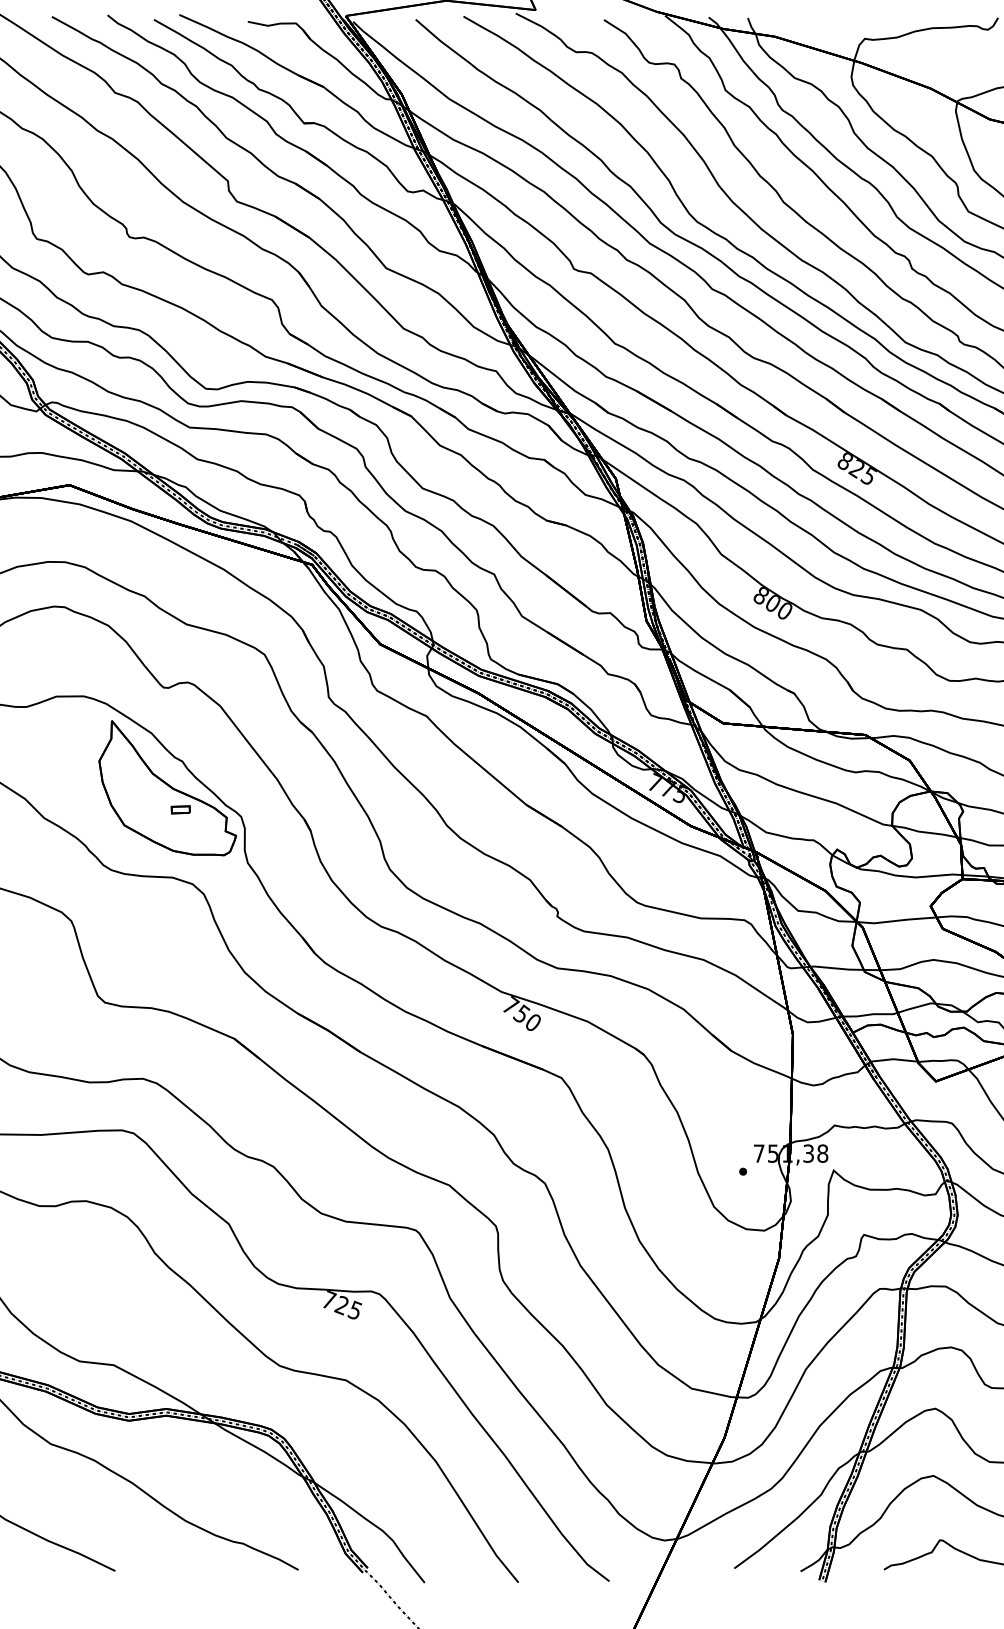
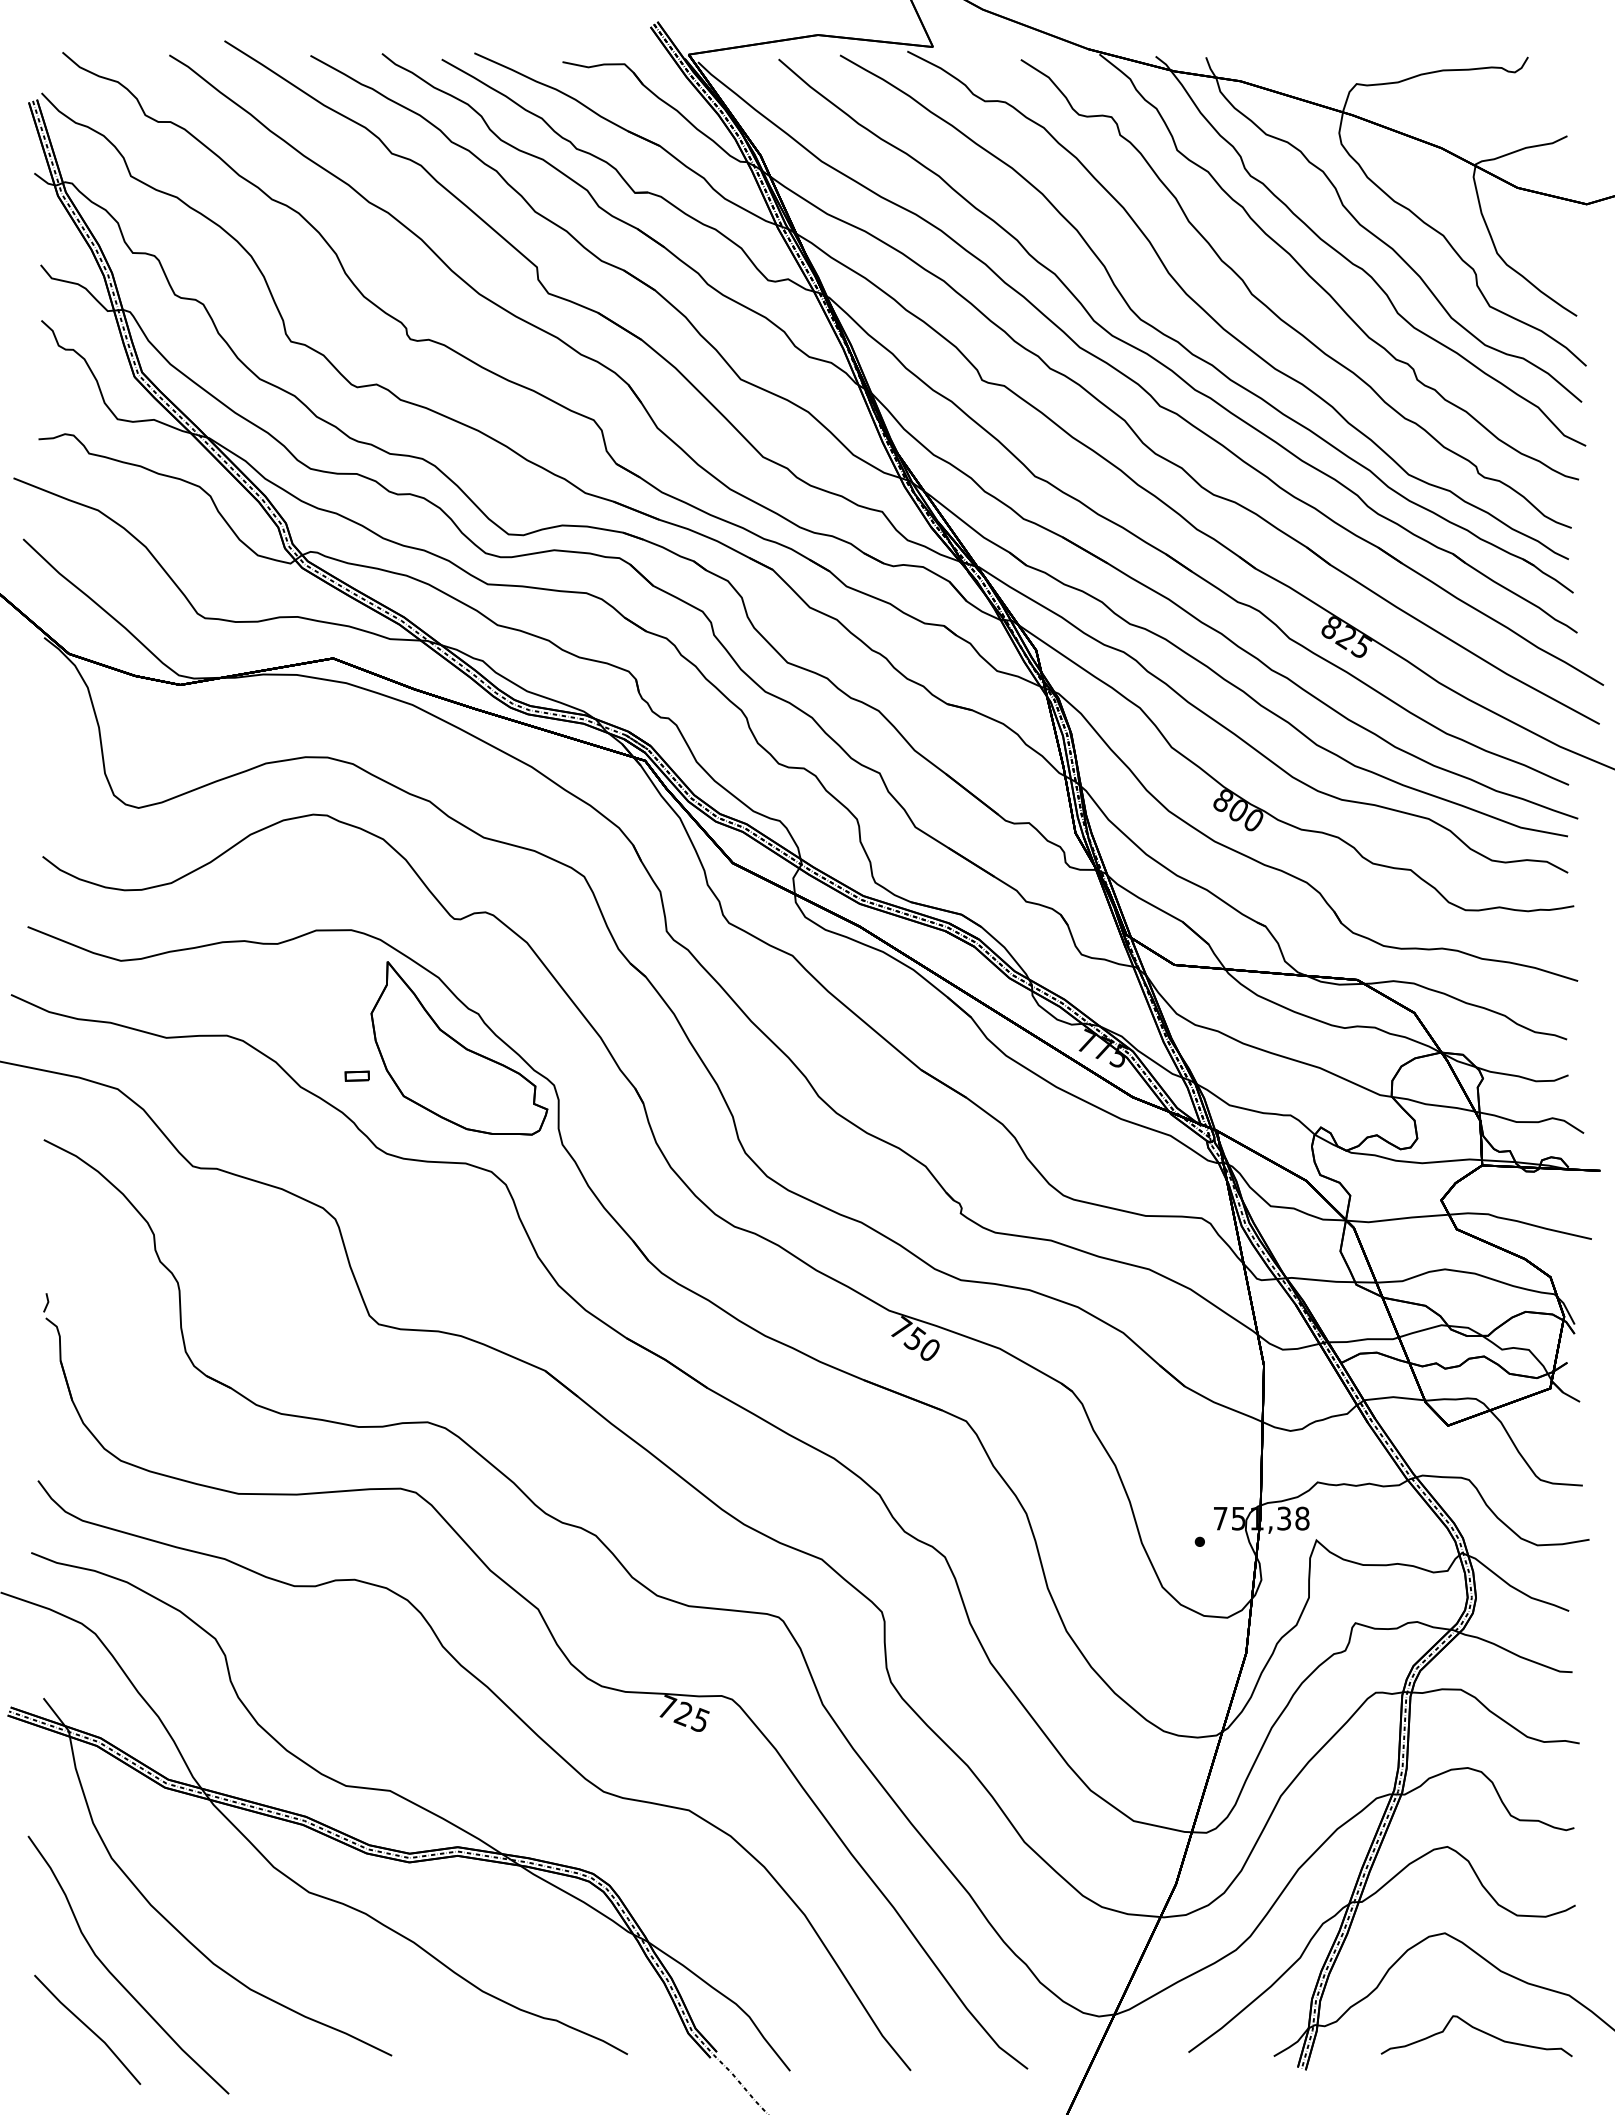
part: (180, 809) -> (356, 1075), moved

